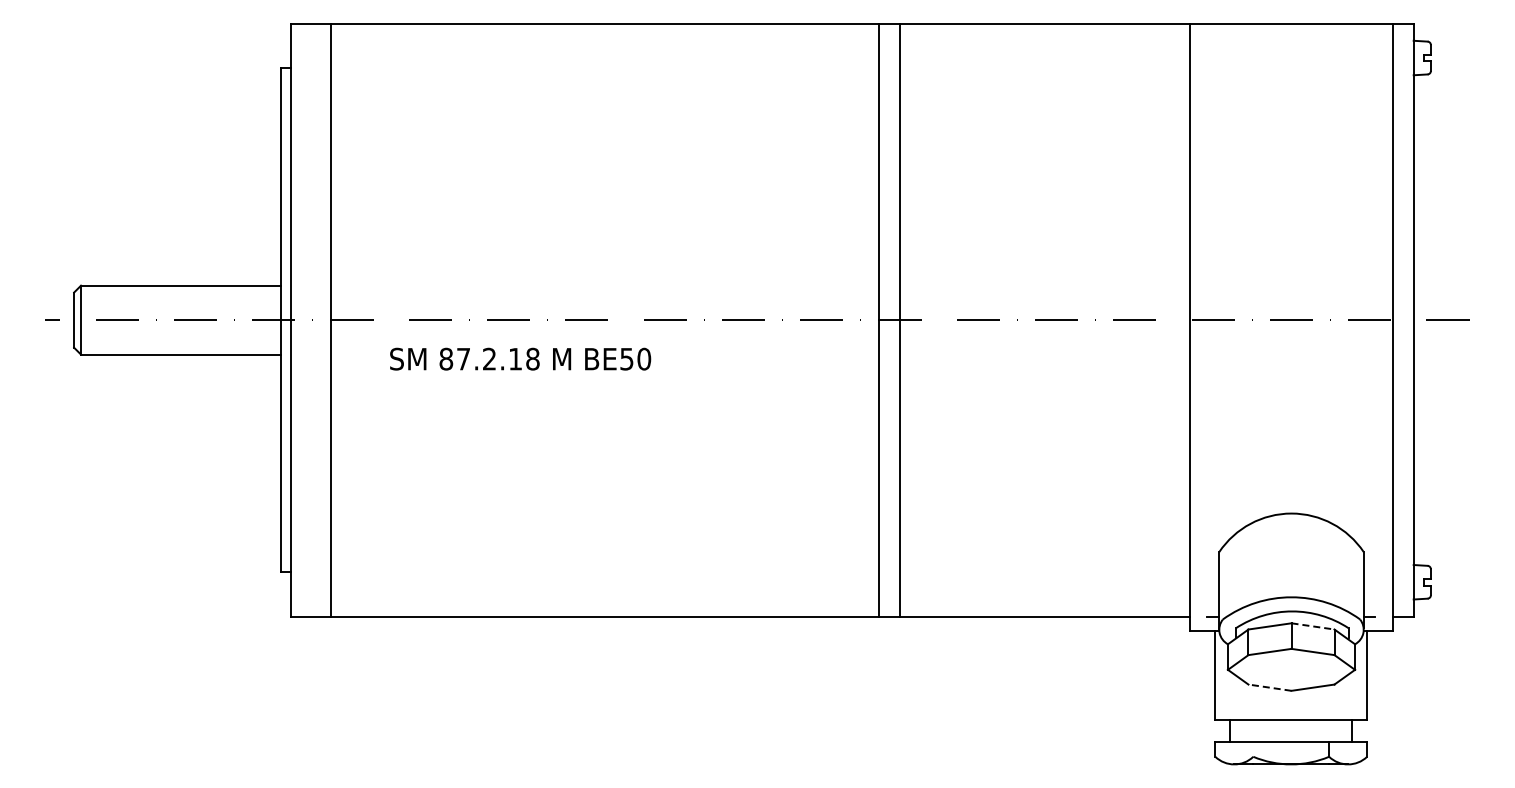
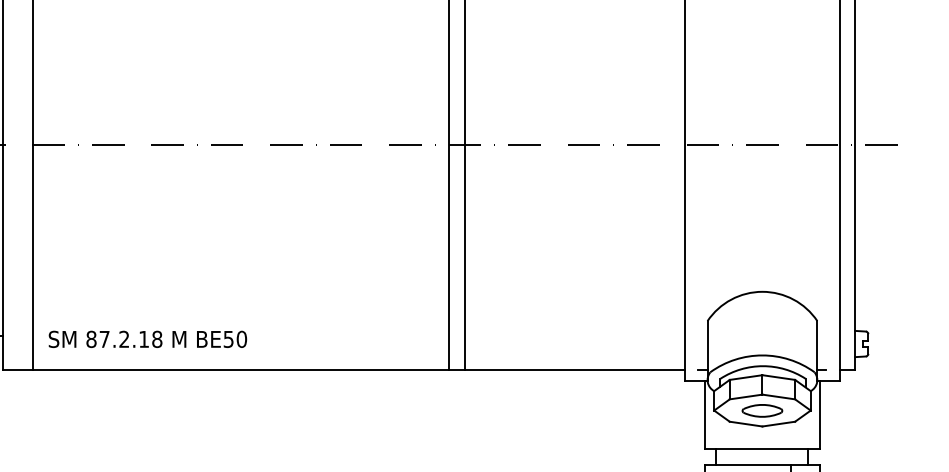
text: (520, 358) -> (147, 338), moved
line: (1313, 626) -> (779, 377), dashed -> solid
part: (1291, 669) -> (762, 410), added
line: (1269, 687) -> (745, 423), dashed -> solid

